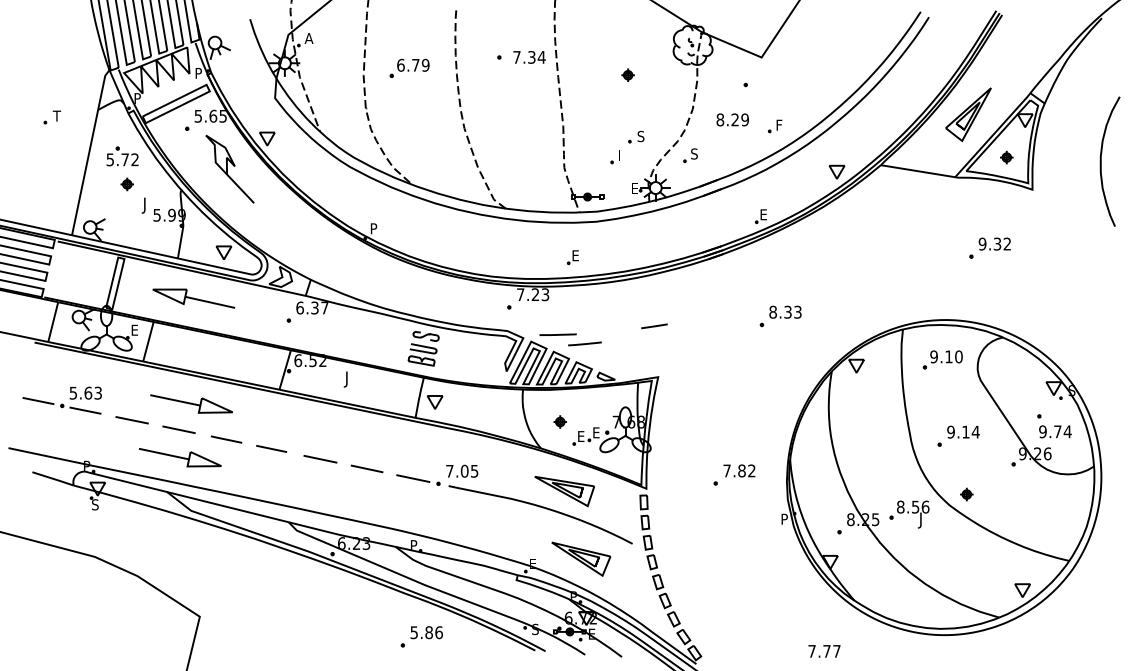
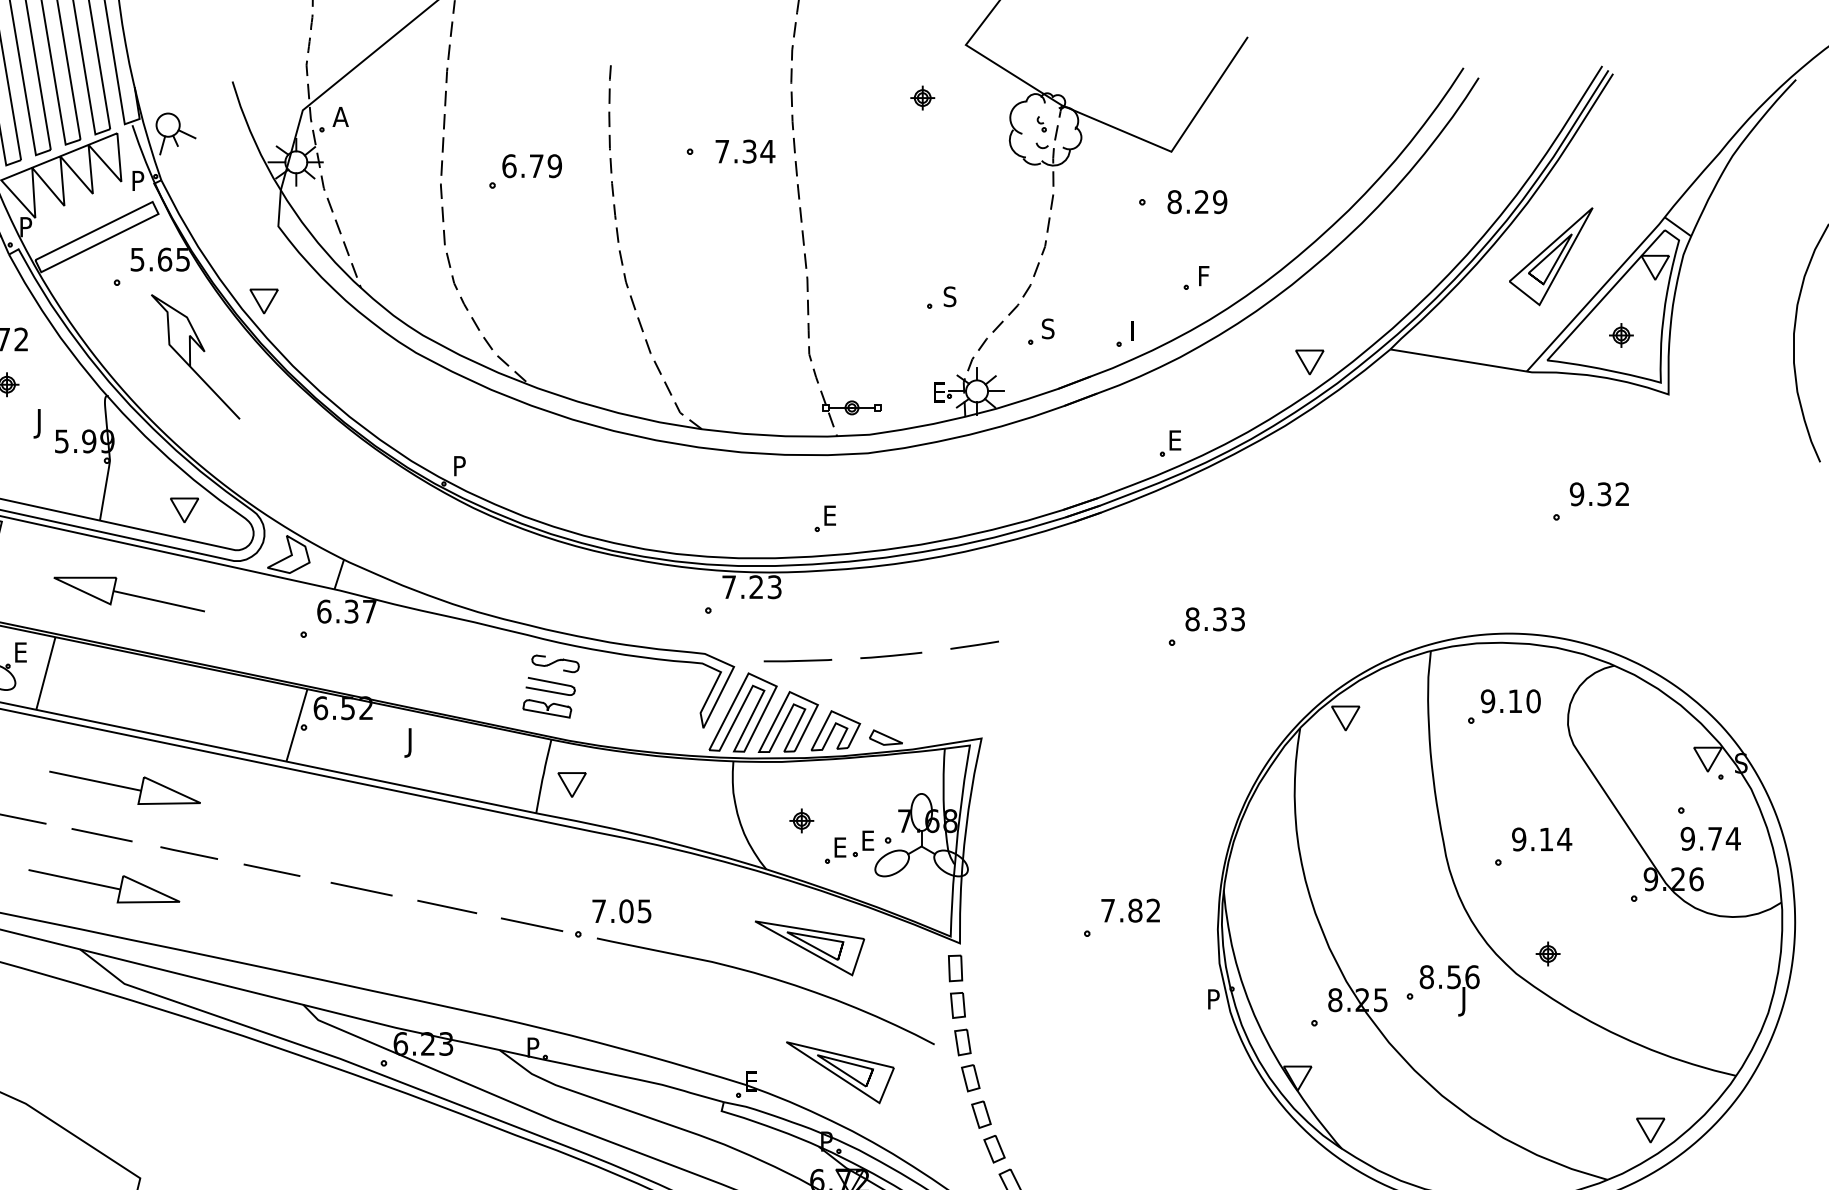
part: (627, 74) -> (921, 96), moved
text: (732, 119) -> (1196, 201), moved
part: (614, 157) -> (1123, 335), moved
line: (584, 343) -> (890, 654), moved

